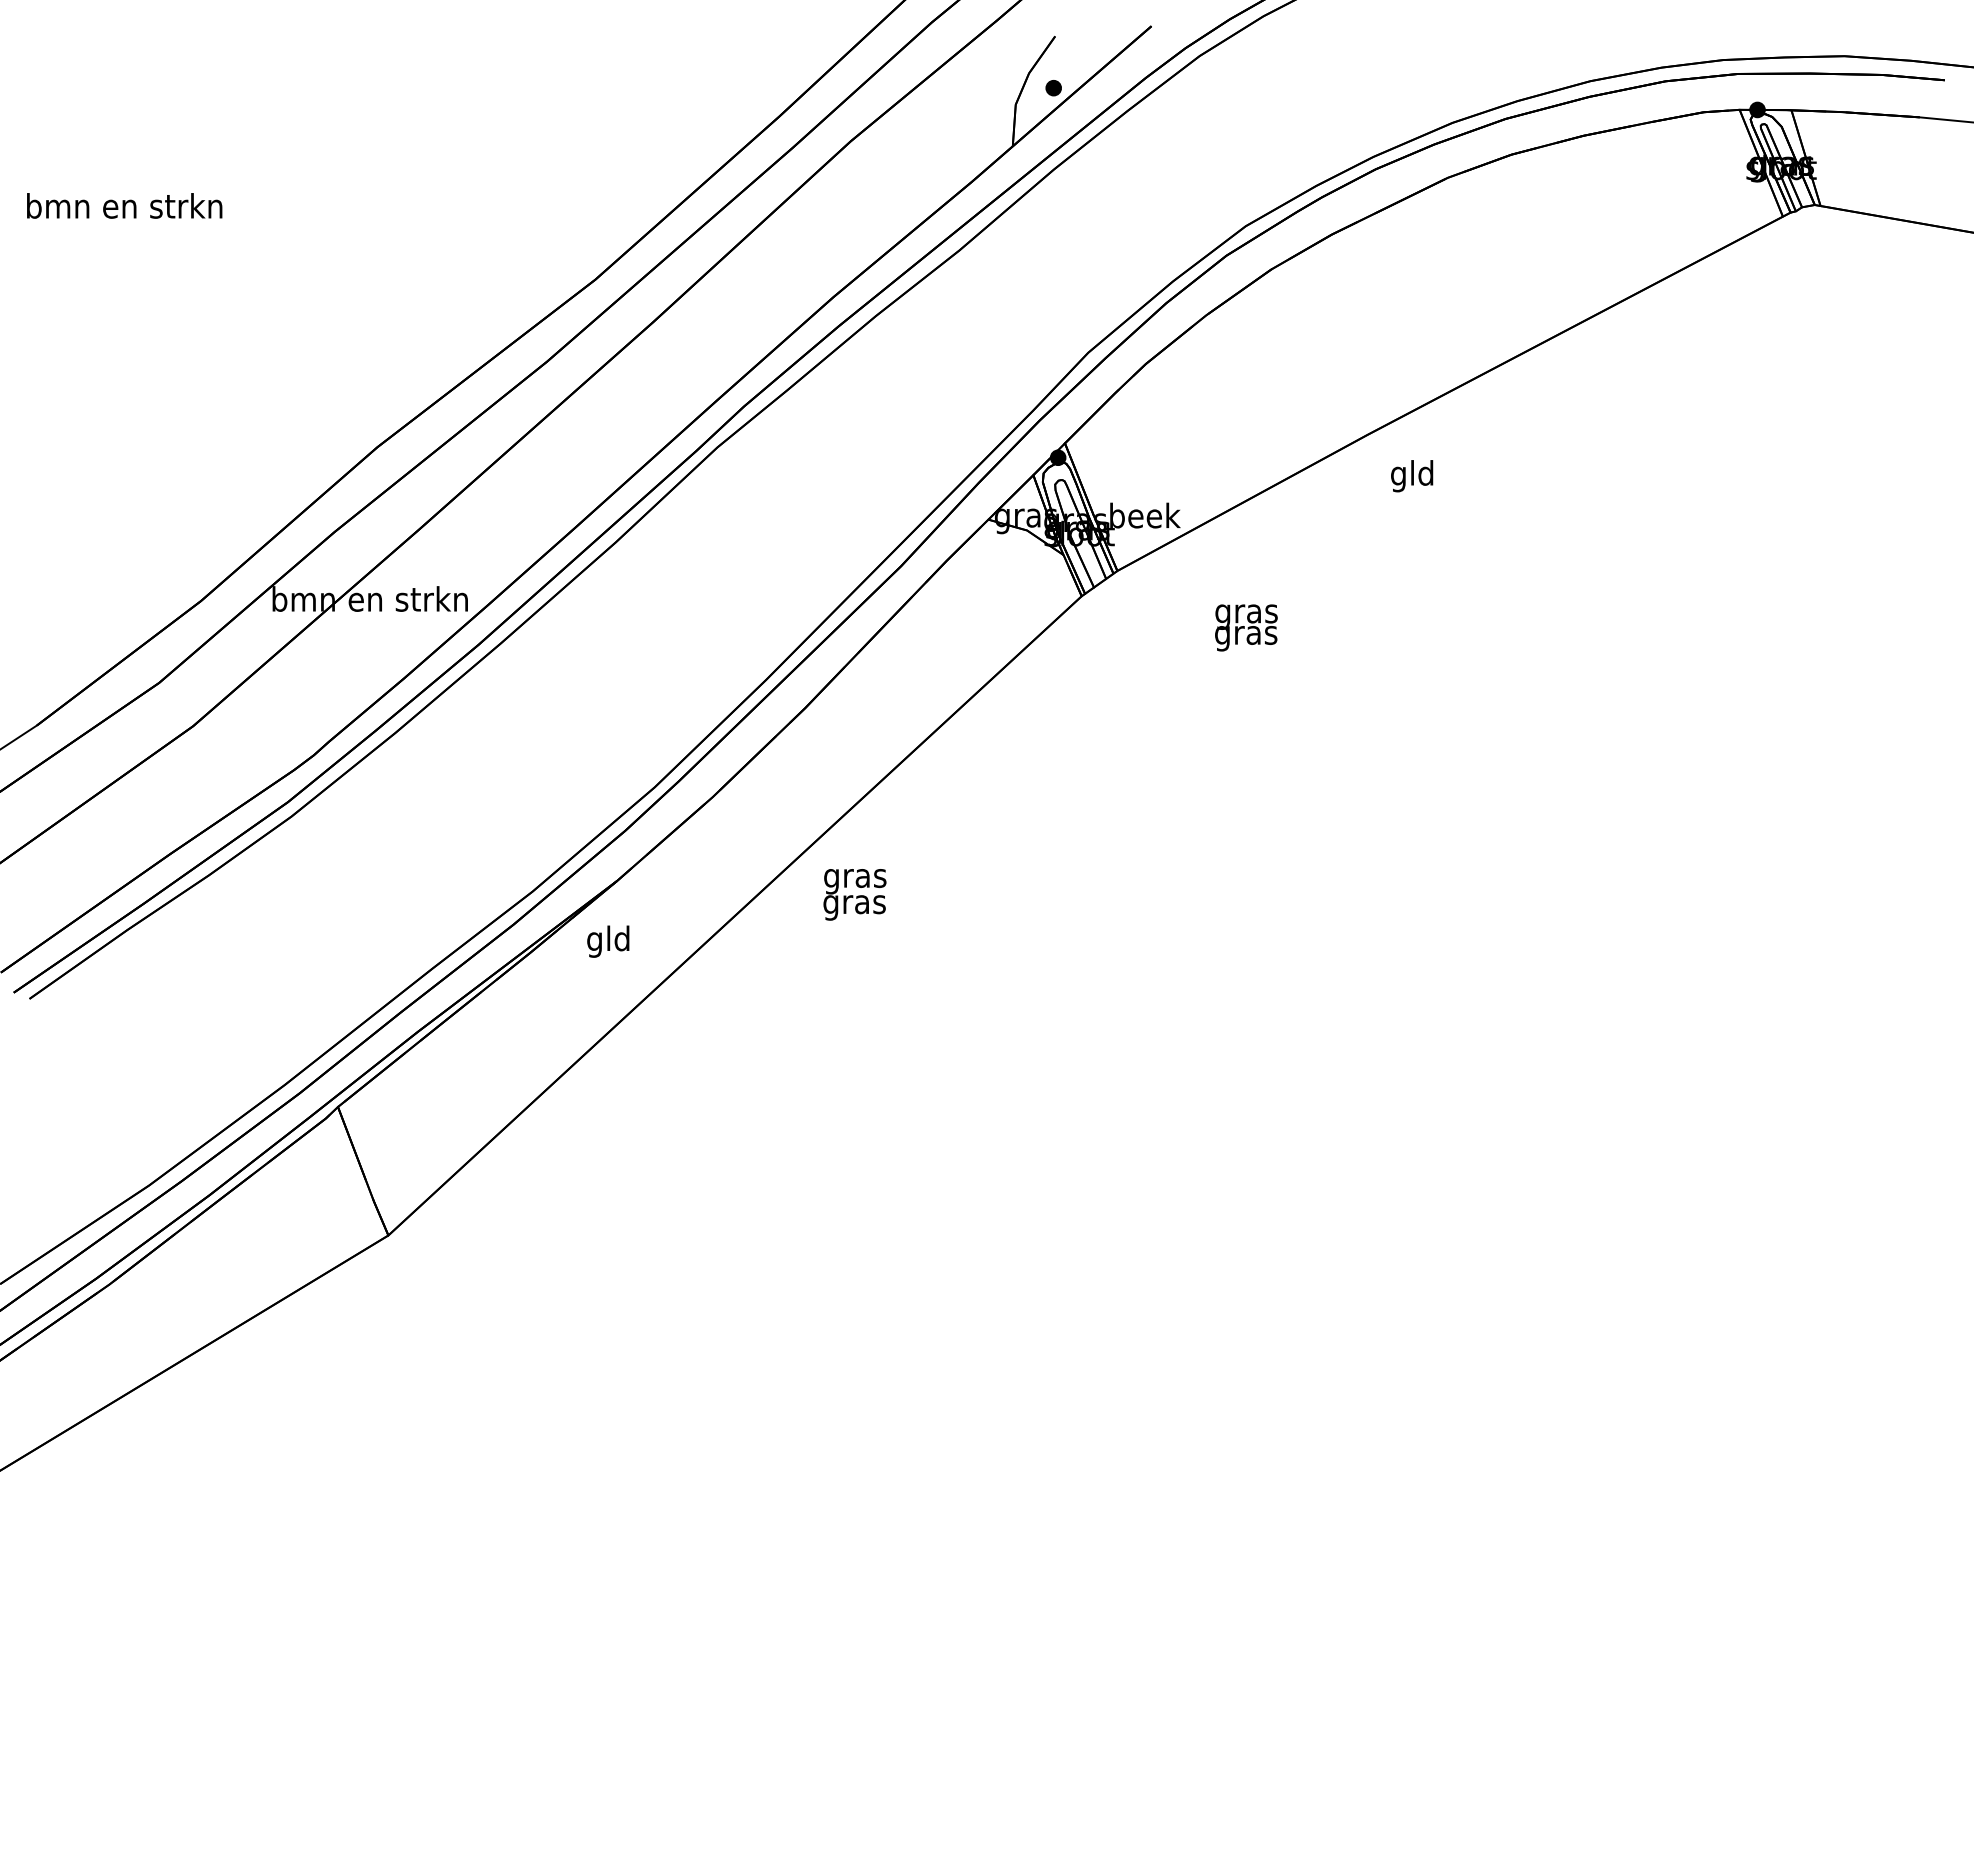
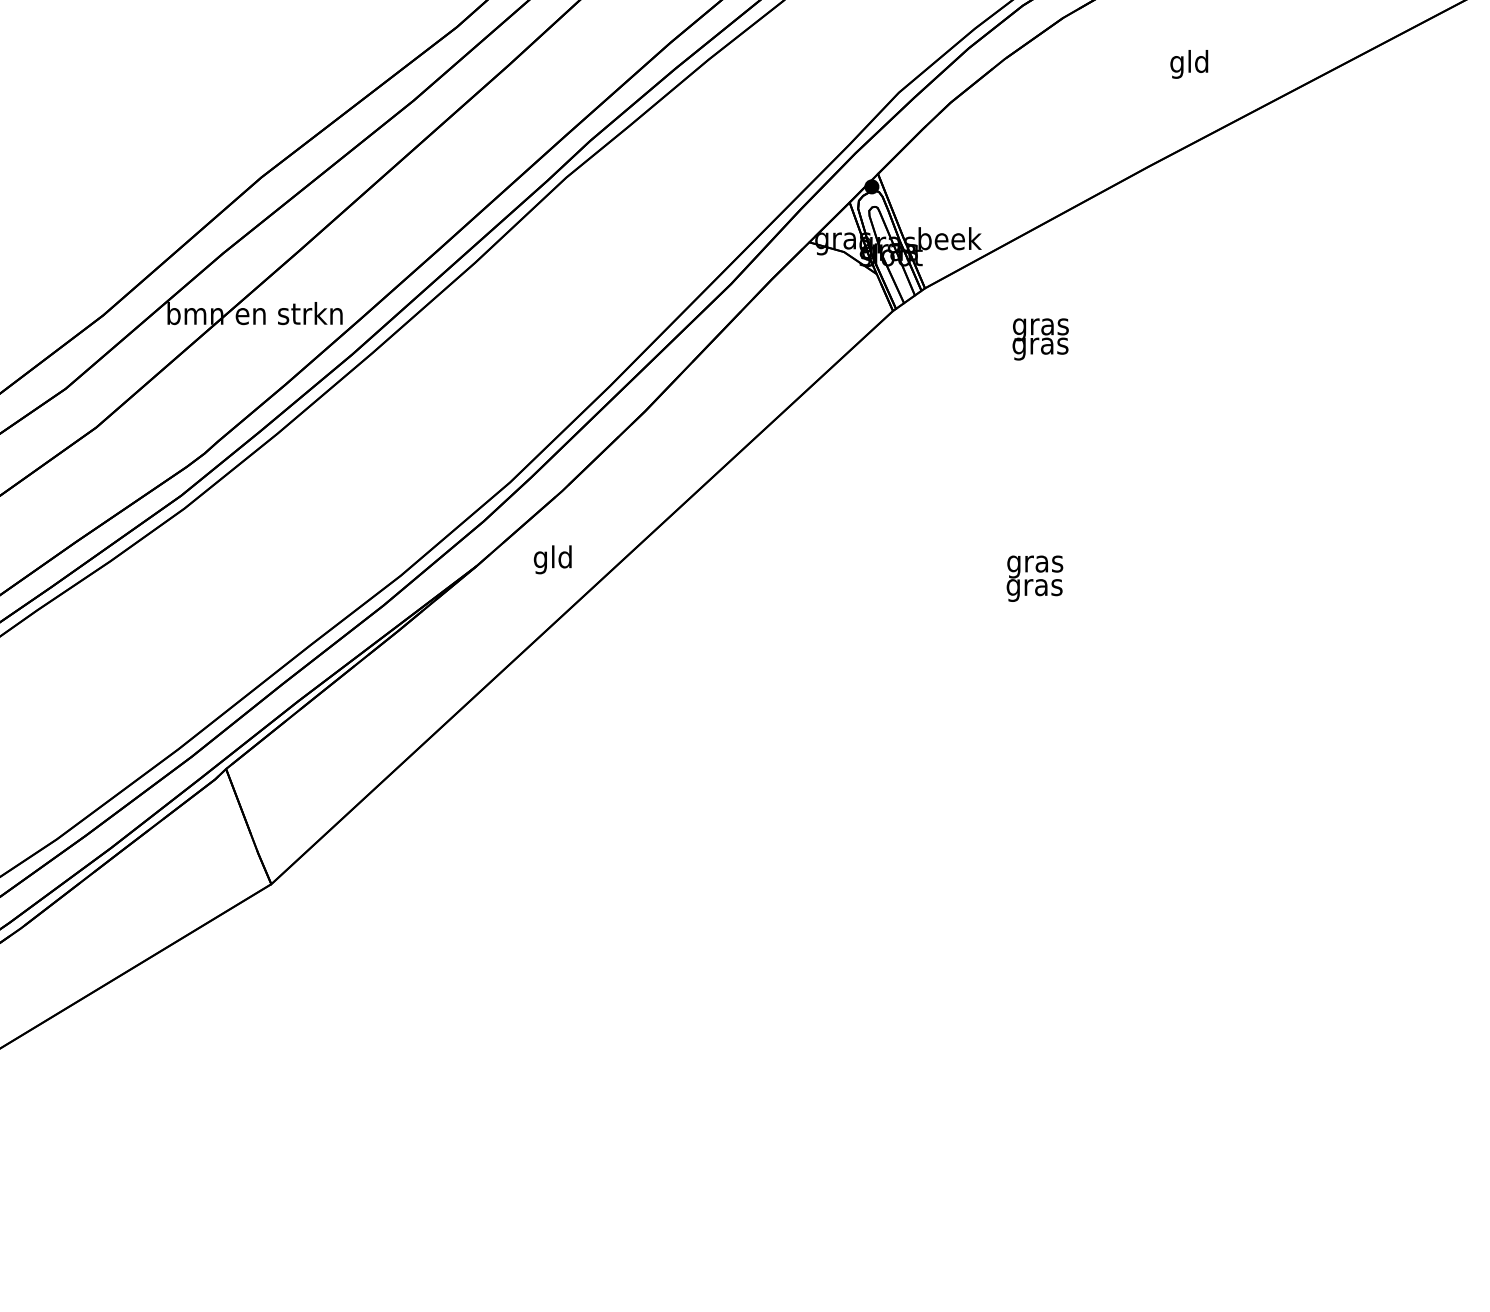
text: (1412, 476) -> (1189, 64), moved
text: (854, 894) -> (1034, 578), moved
text: (608, 941) -> (552, 559), moved

